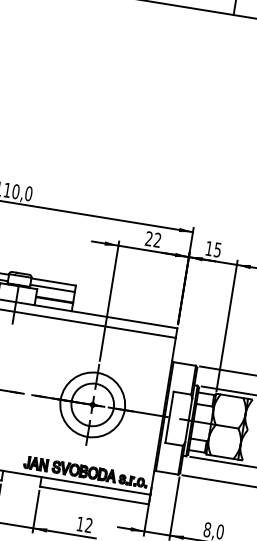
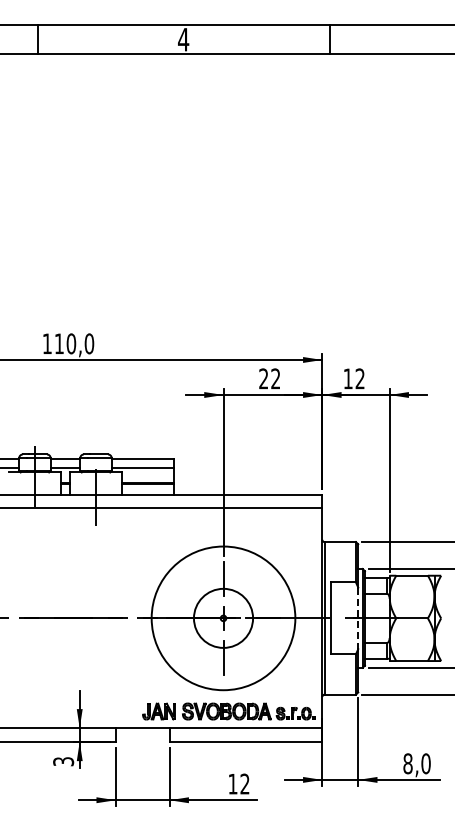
text: (217, 249) -> (359, 378), 15 -> 12
circle: (92, 405) -> (223, 618), size x1.6
line: (188, 420) -> (358, 618), solid -> dashed

